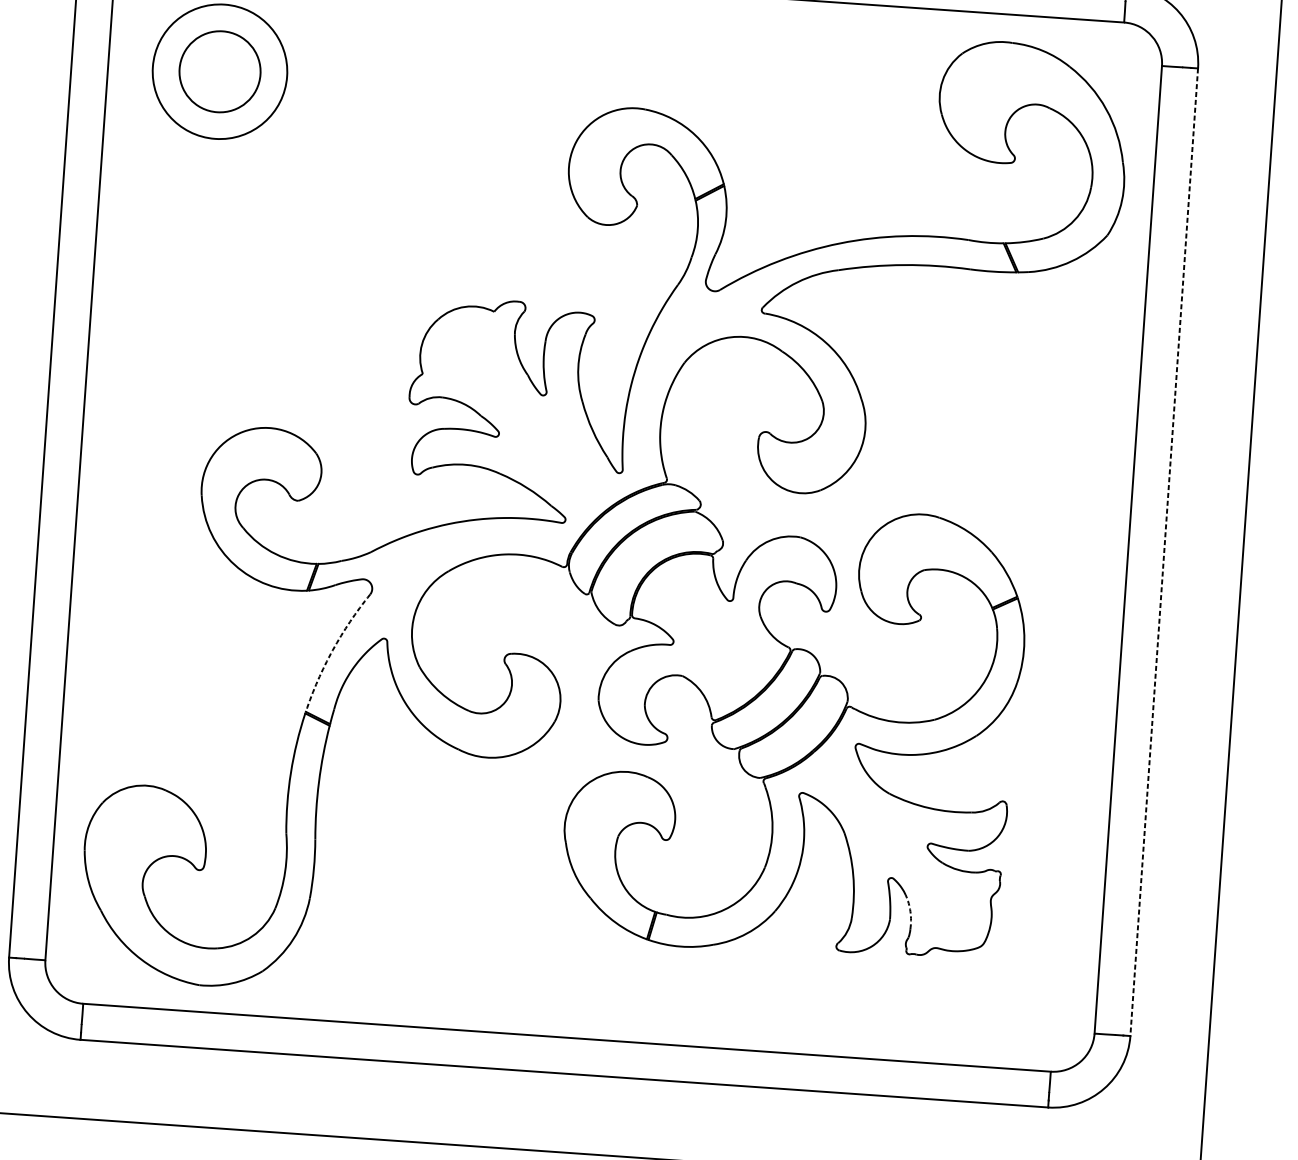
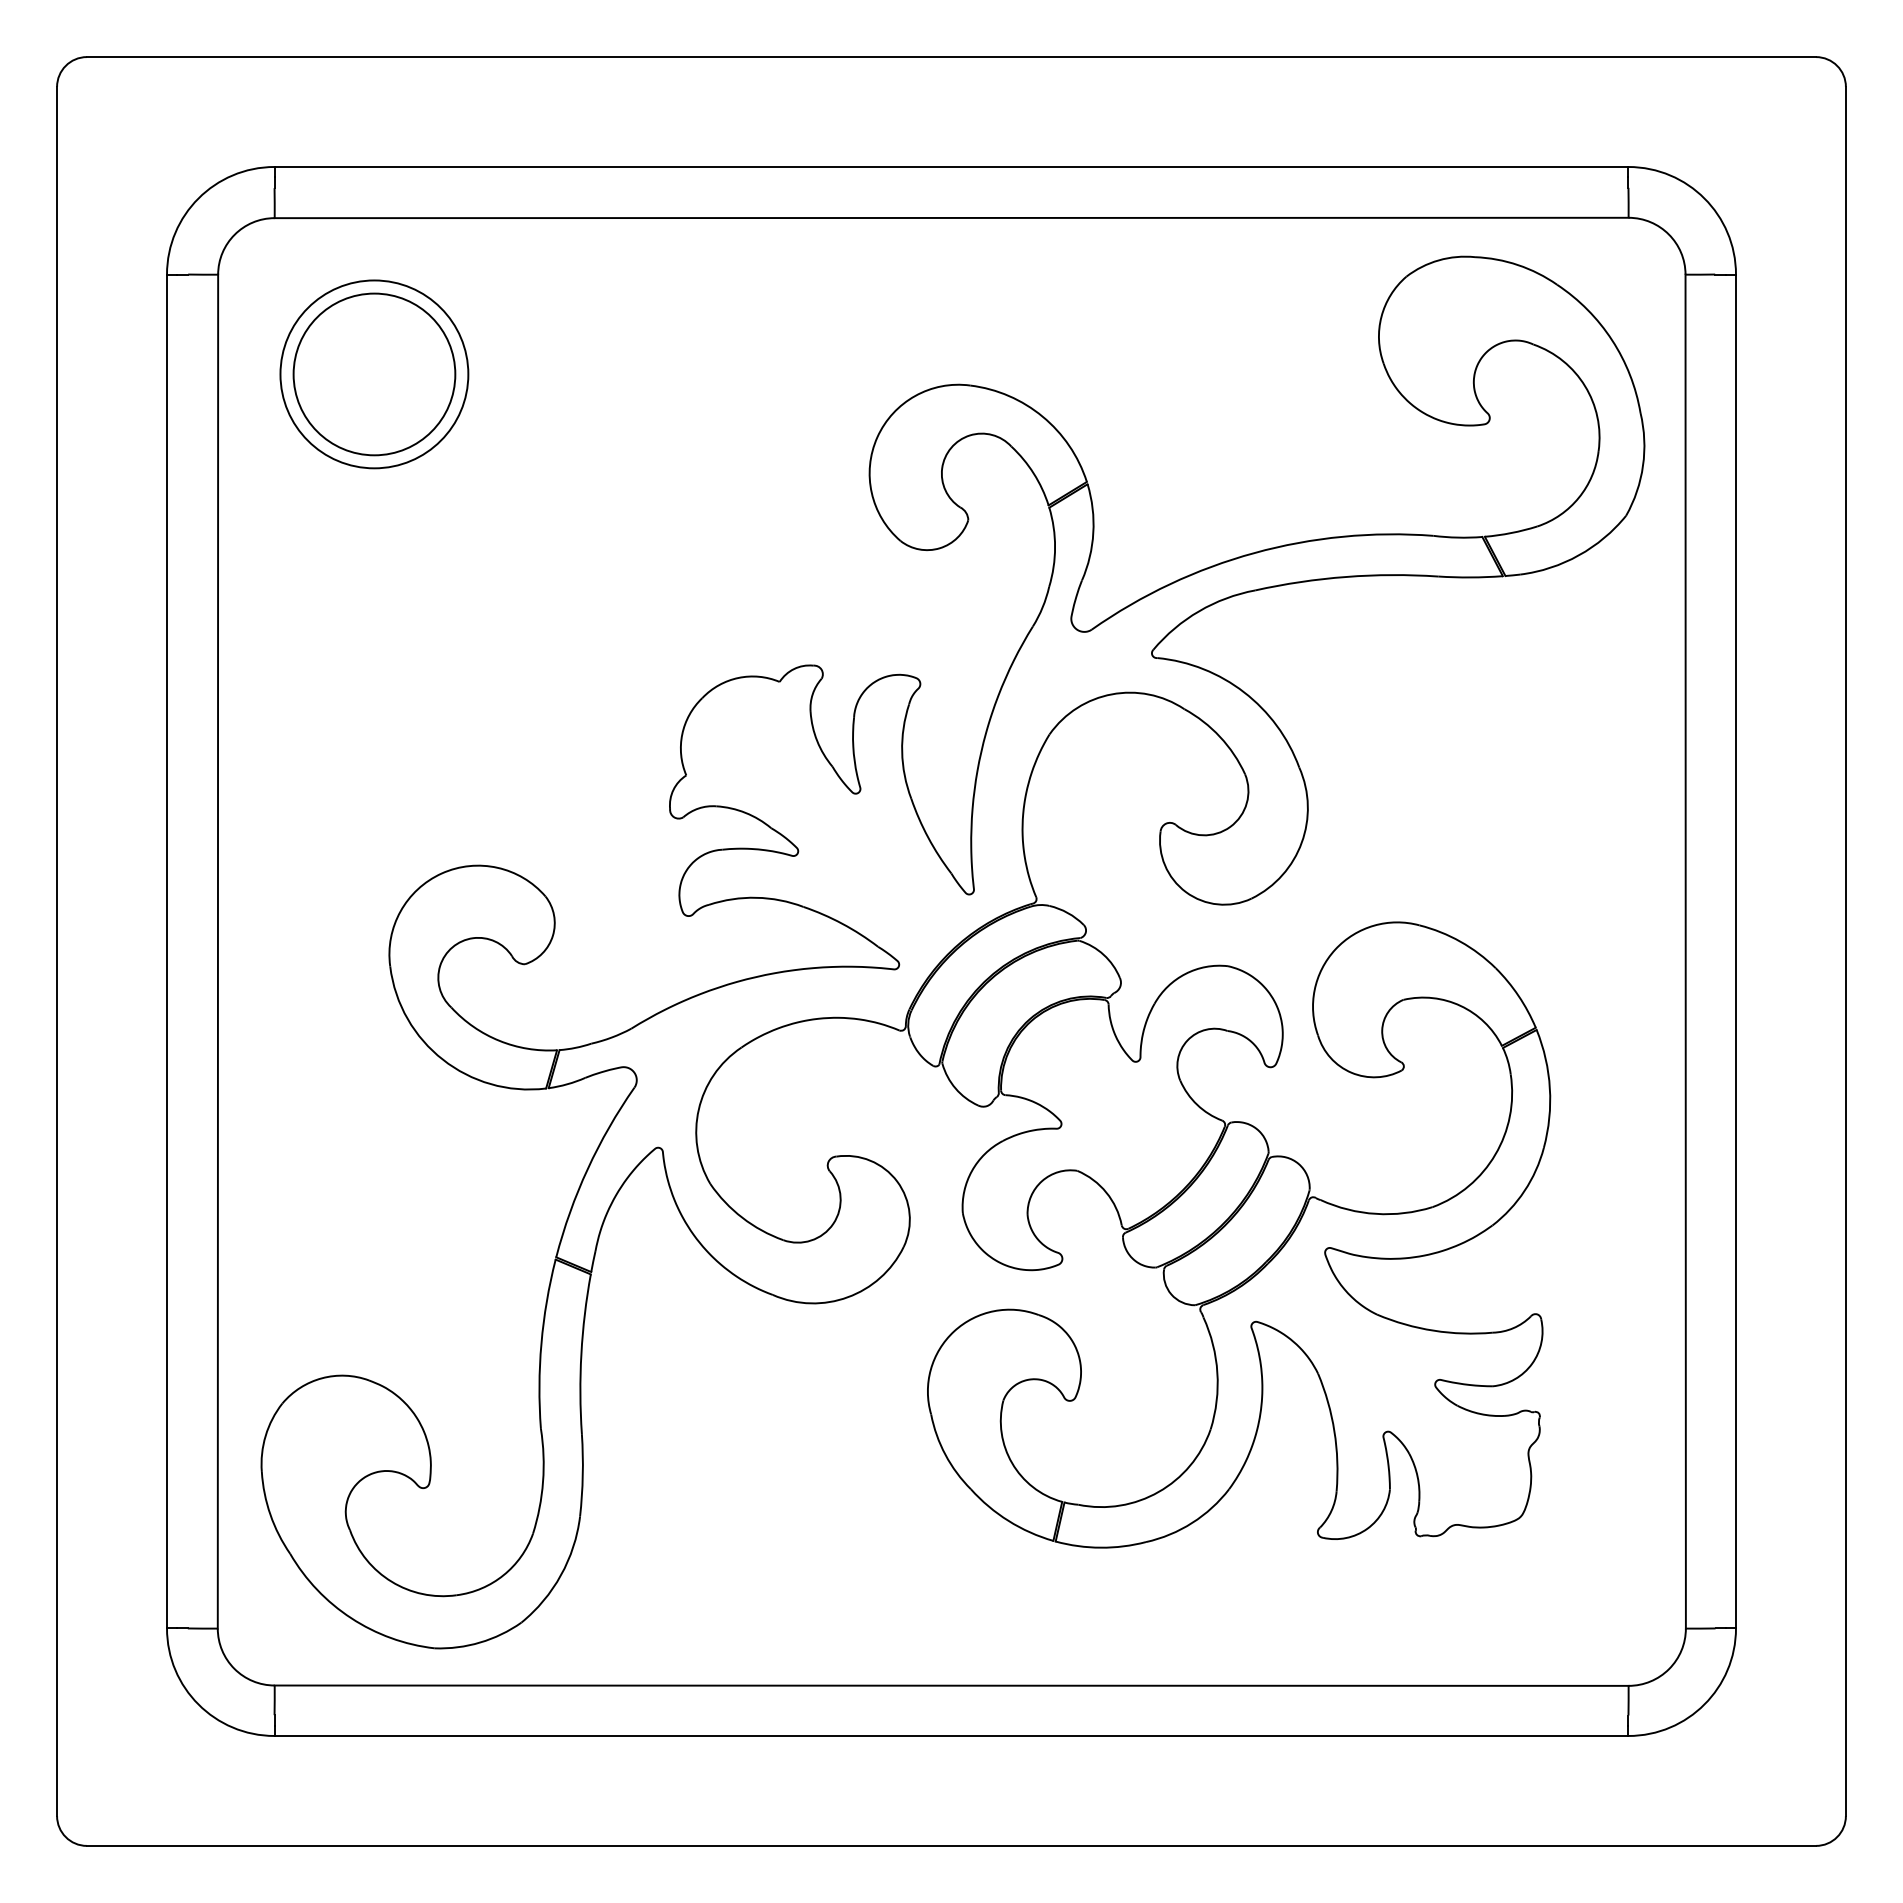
circle: (220, 71) -> (374, 374), size x1.43
line: (1163, 552) -> (1735, 951), dashed -> solid
arc: (332, 650) -> (587, 1169), dashed -> solid
arc: (910, 911) -> (1417, 1476), dashed -> solid

